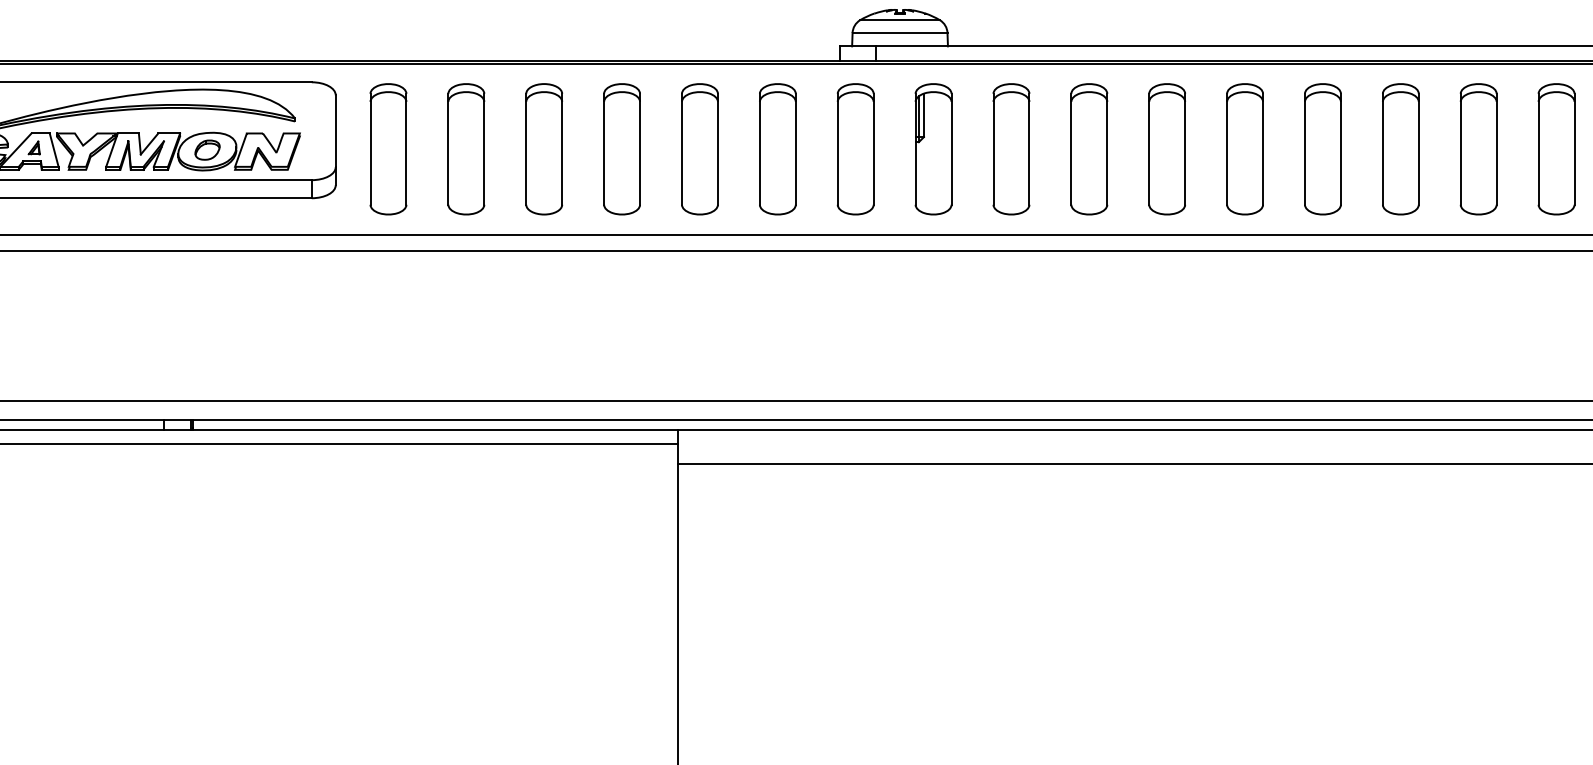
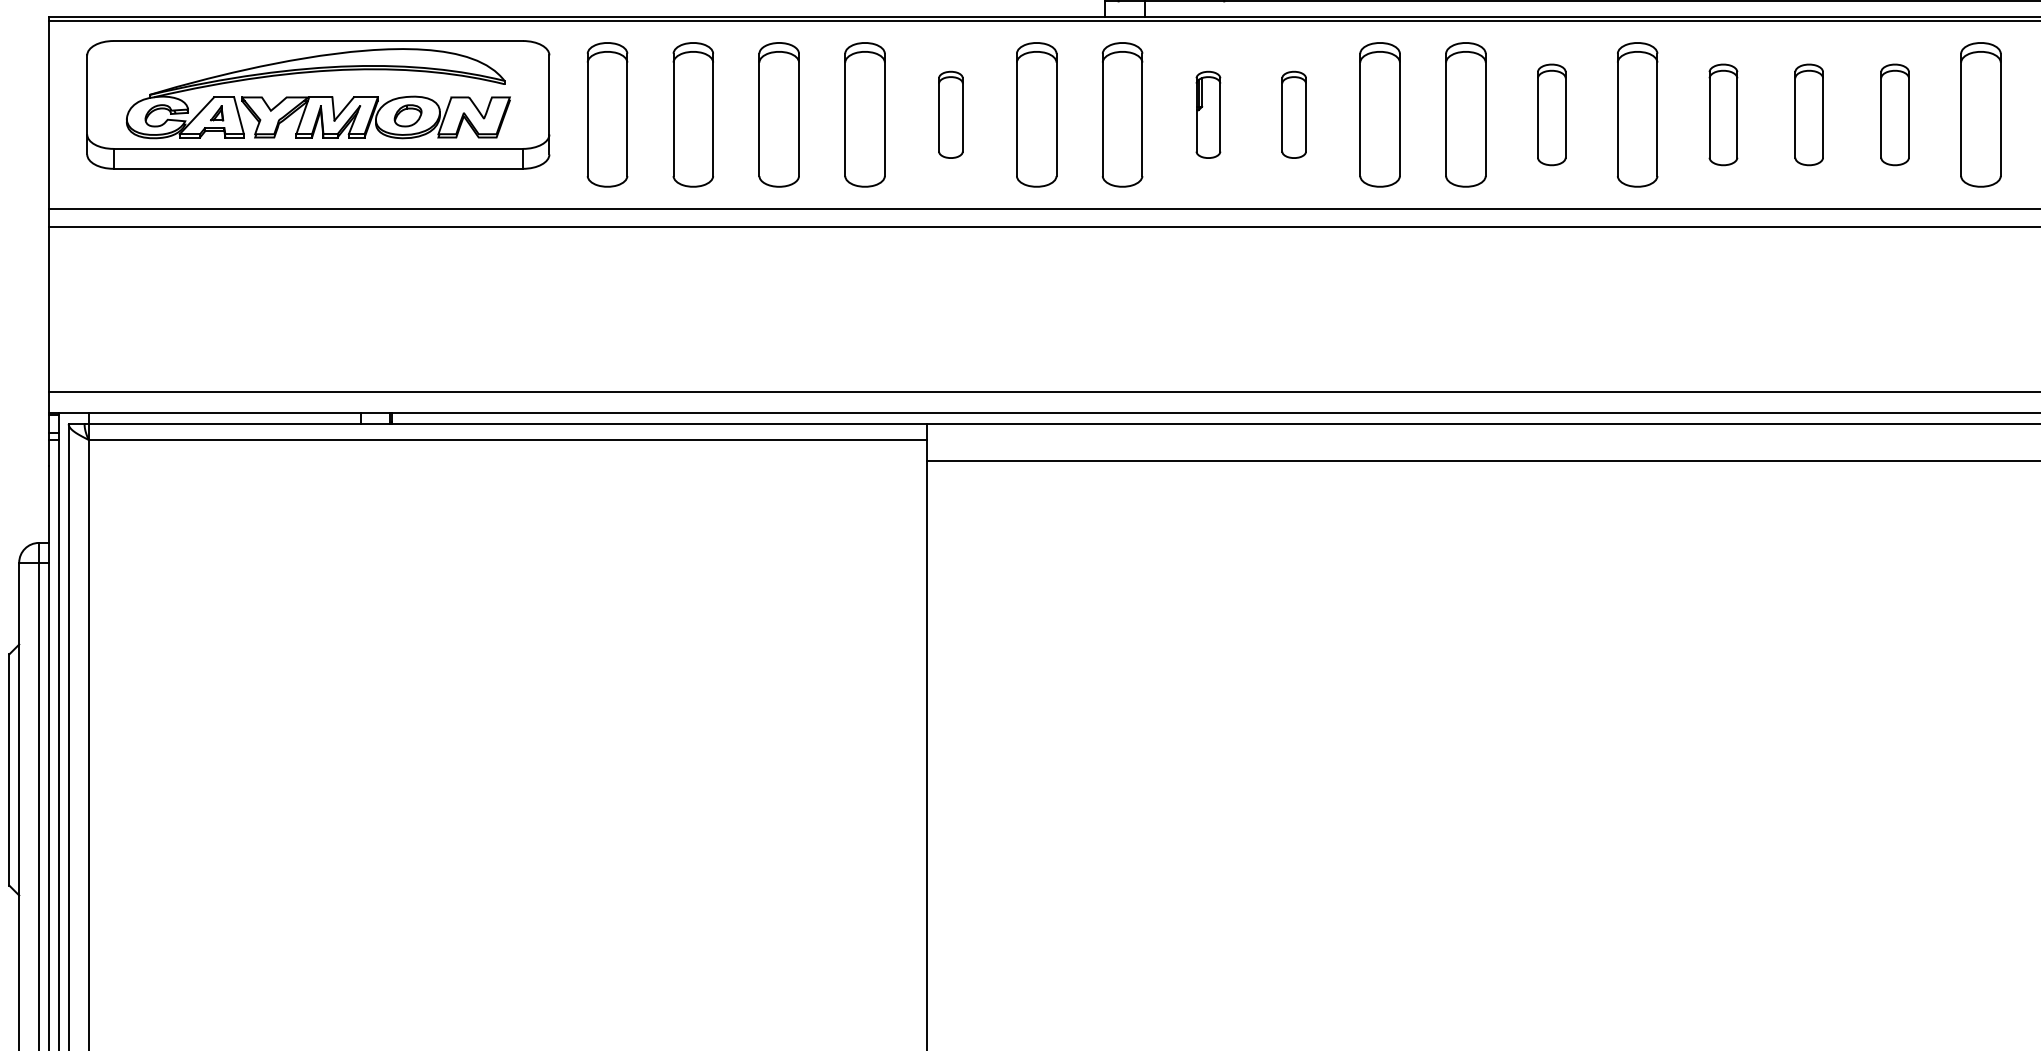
part: (699, 148) -> (950, 114), size x0.6
part: (933, 148) -> (1208, 114), size x0.6
part: (1010, 148) -> (1293, 114), size x0.6
part: (1244, 148) -> (1551, 114), size x0.7
part: (1400, 148) -> (1723, 114), size x0.7
part: (1477, 148) -> (1808, 114), size x0.7
part: (1556, 148) -> (1894, 114), size x0.7

